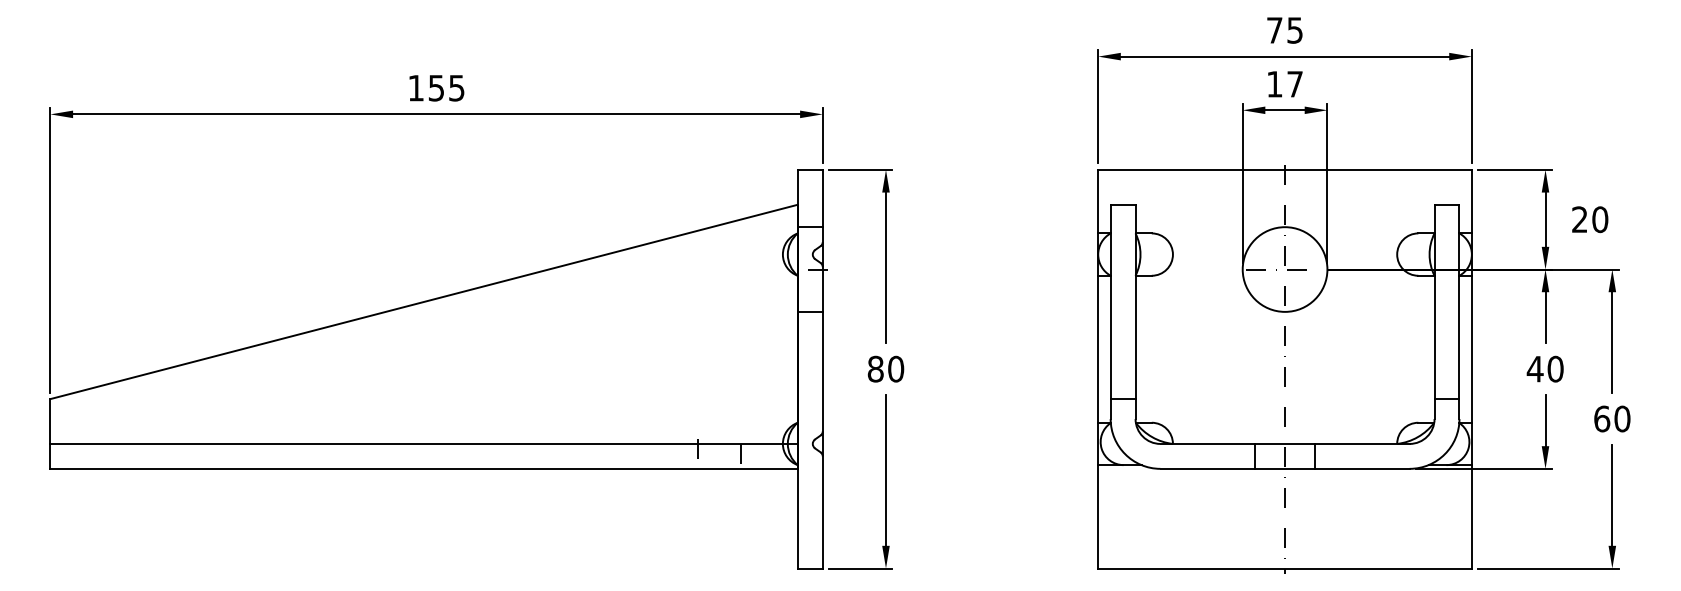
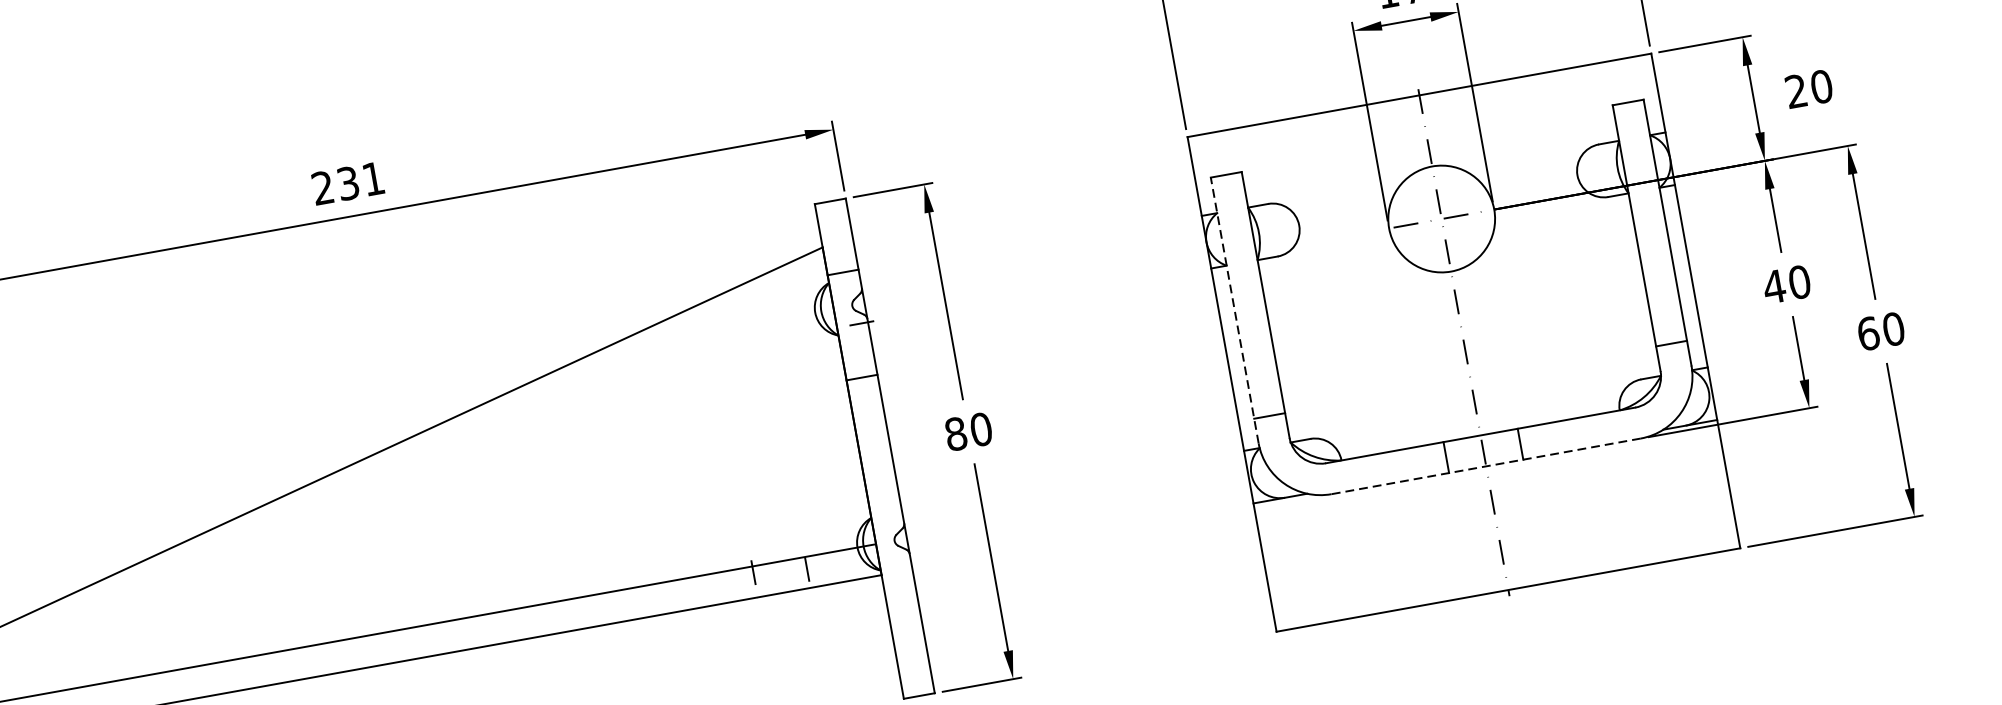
text: (436, 87) -> (348, 182), 155 -> 231
line: (1110, 311) -> (1234, 310), solid -> dashed
line: (1285, 468) -> (1486, 465), solid -> dashed

